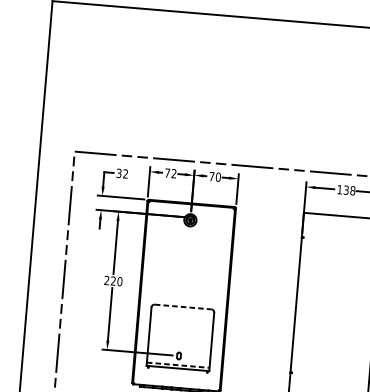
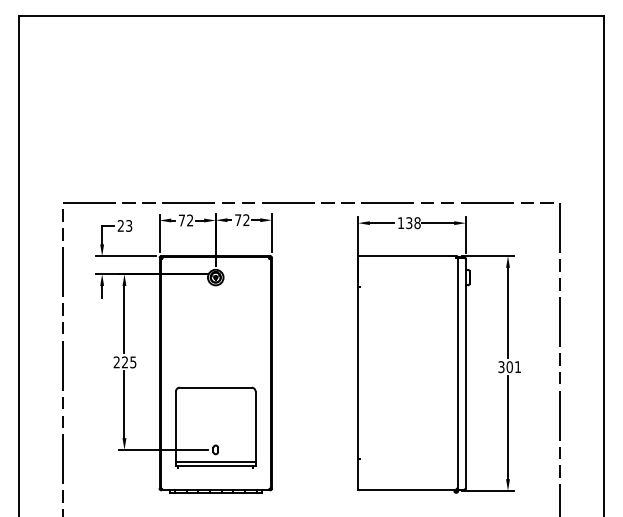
text: (121, 173) -> (124, 225), 32 -> 23
text: (218, 177) -> (246, 220), 70 -> 72
text: (120, 281) -> (133, 362), 220 -> 225
line: (182, 306) -> (215, 387), dashed -> solid
line: (178, 365) -> (215, 461), dashed -> solid

